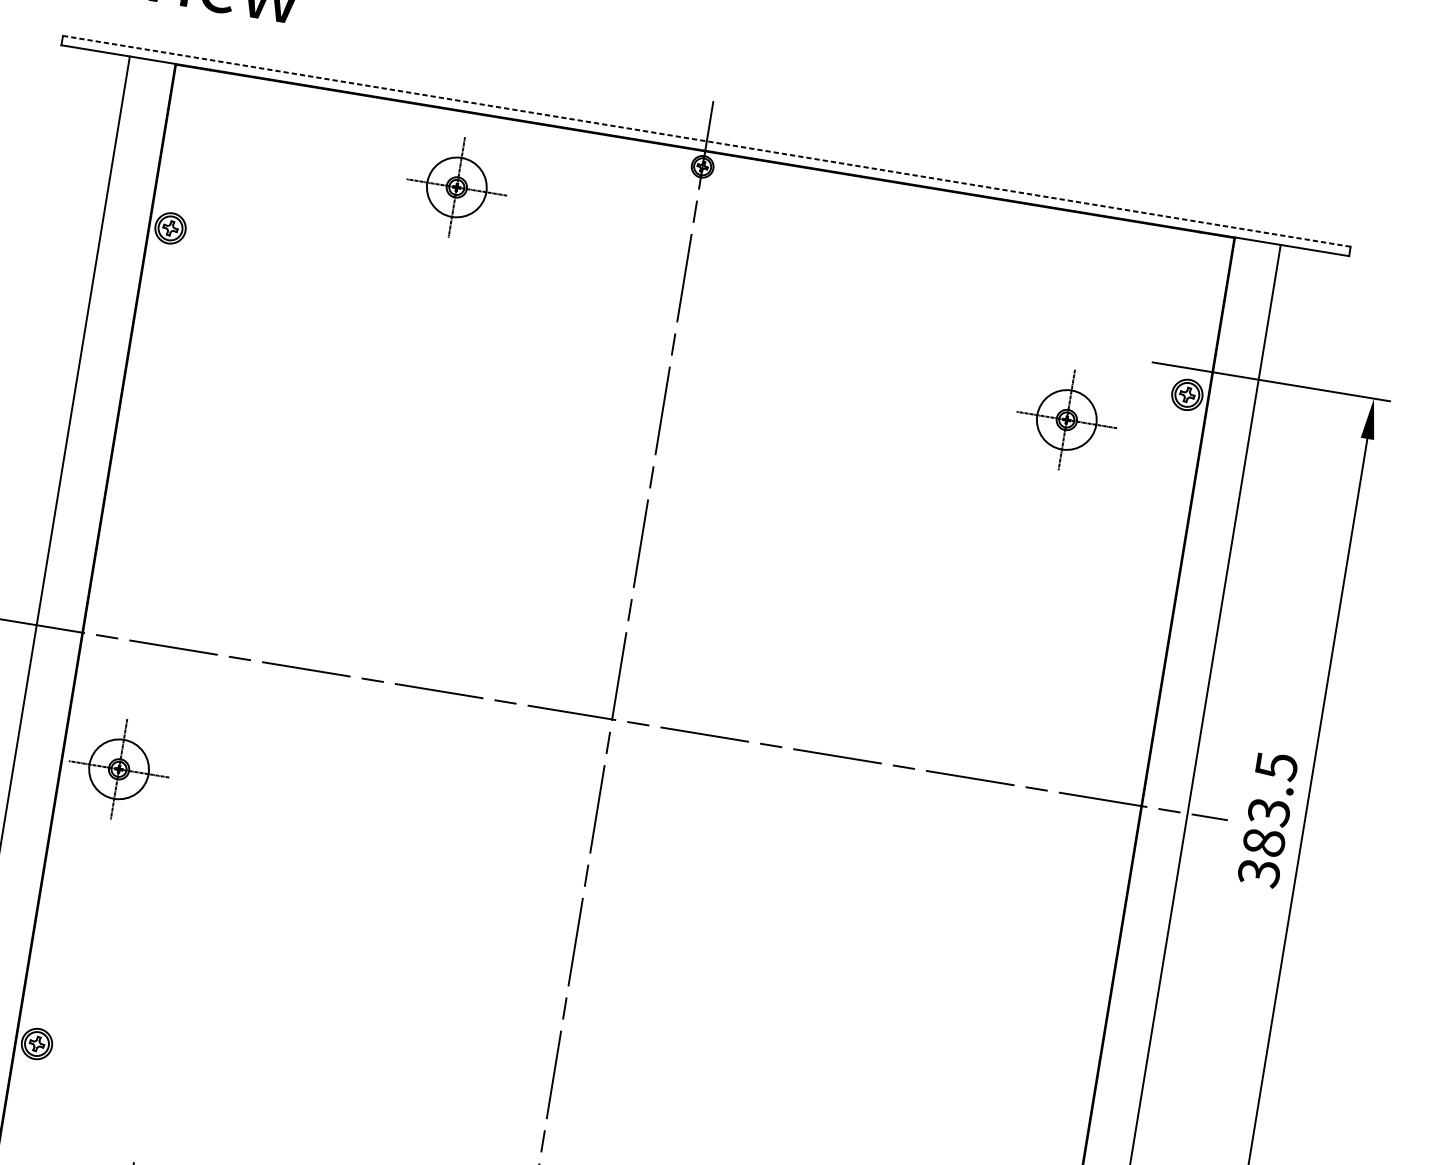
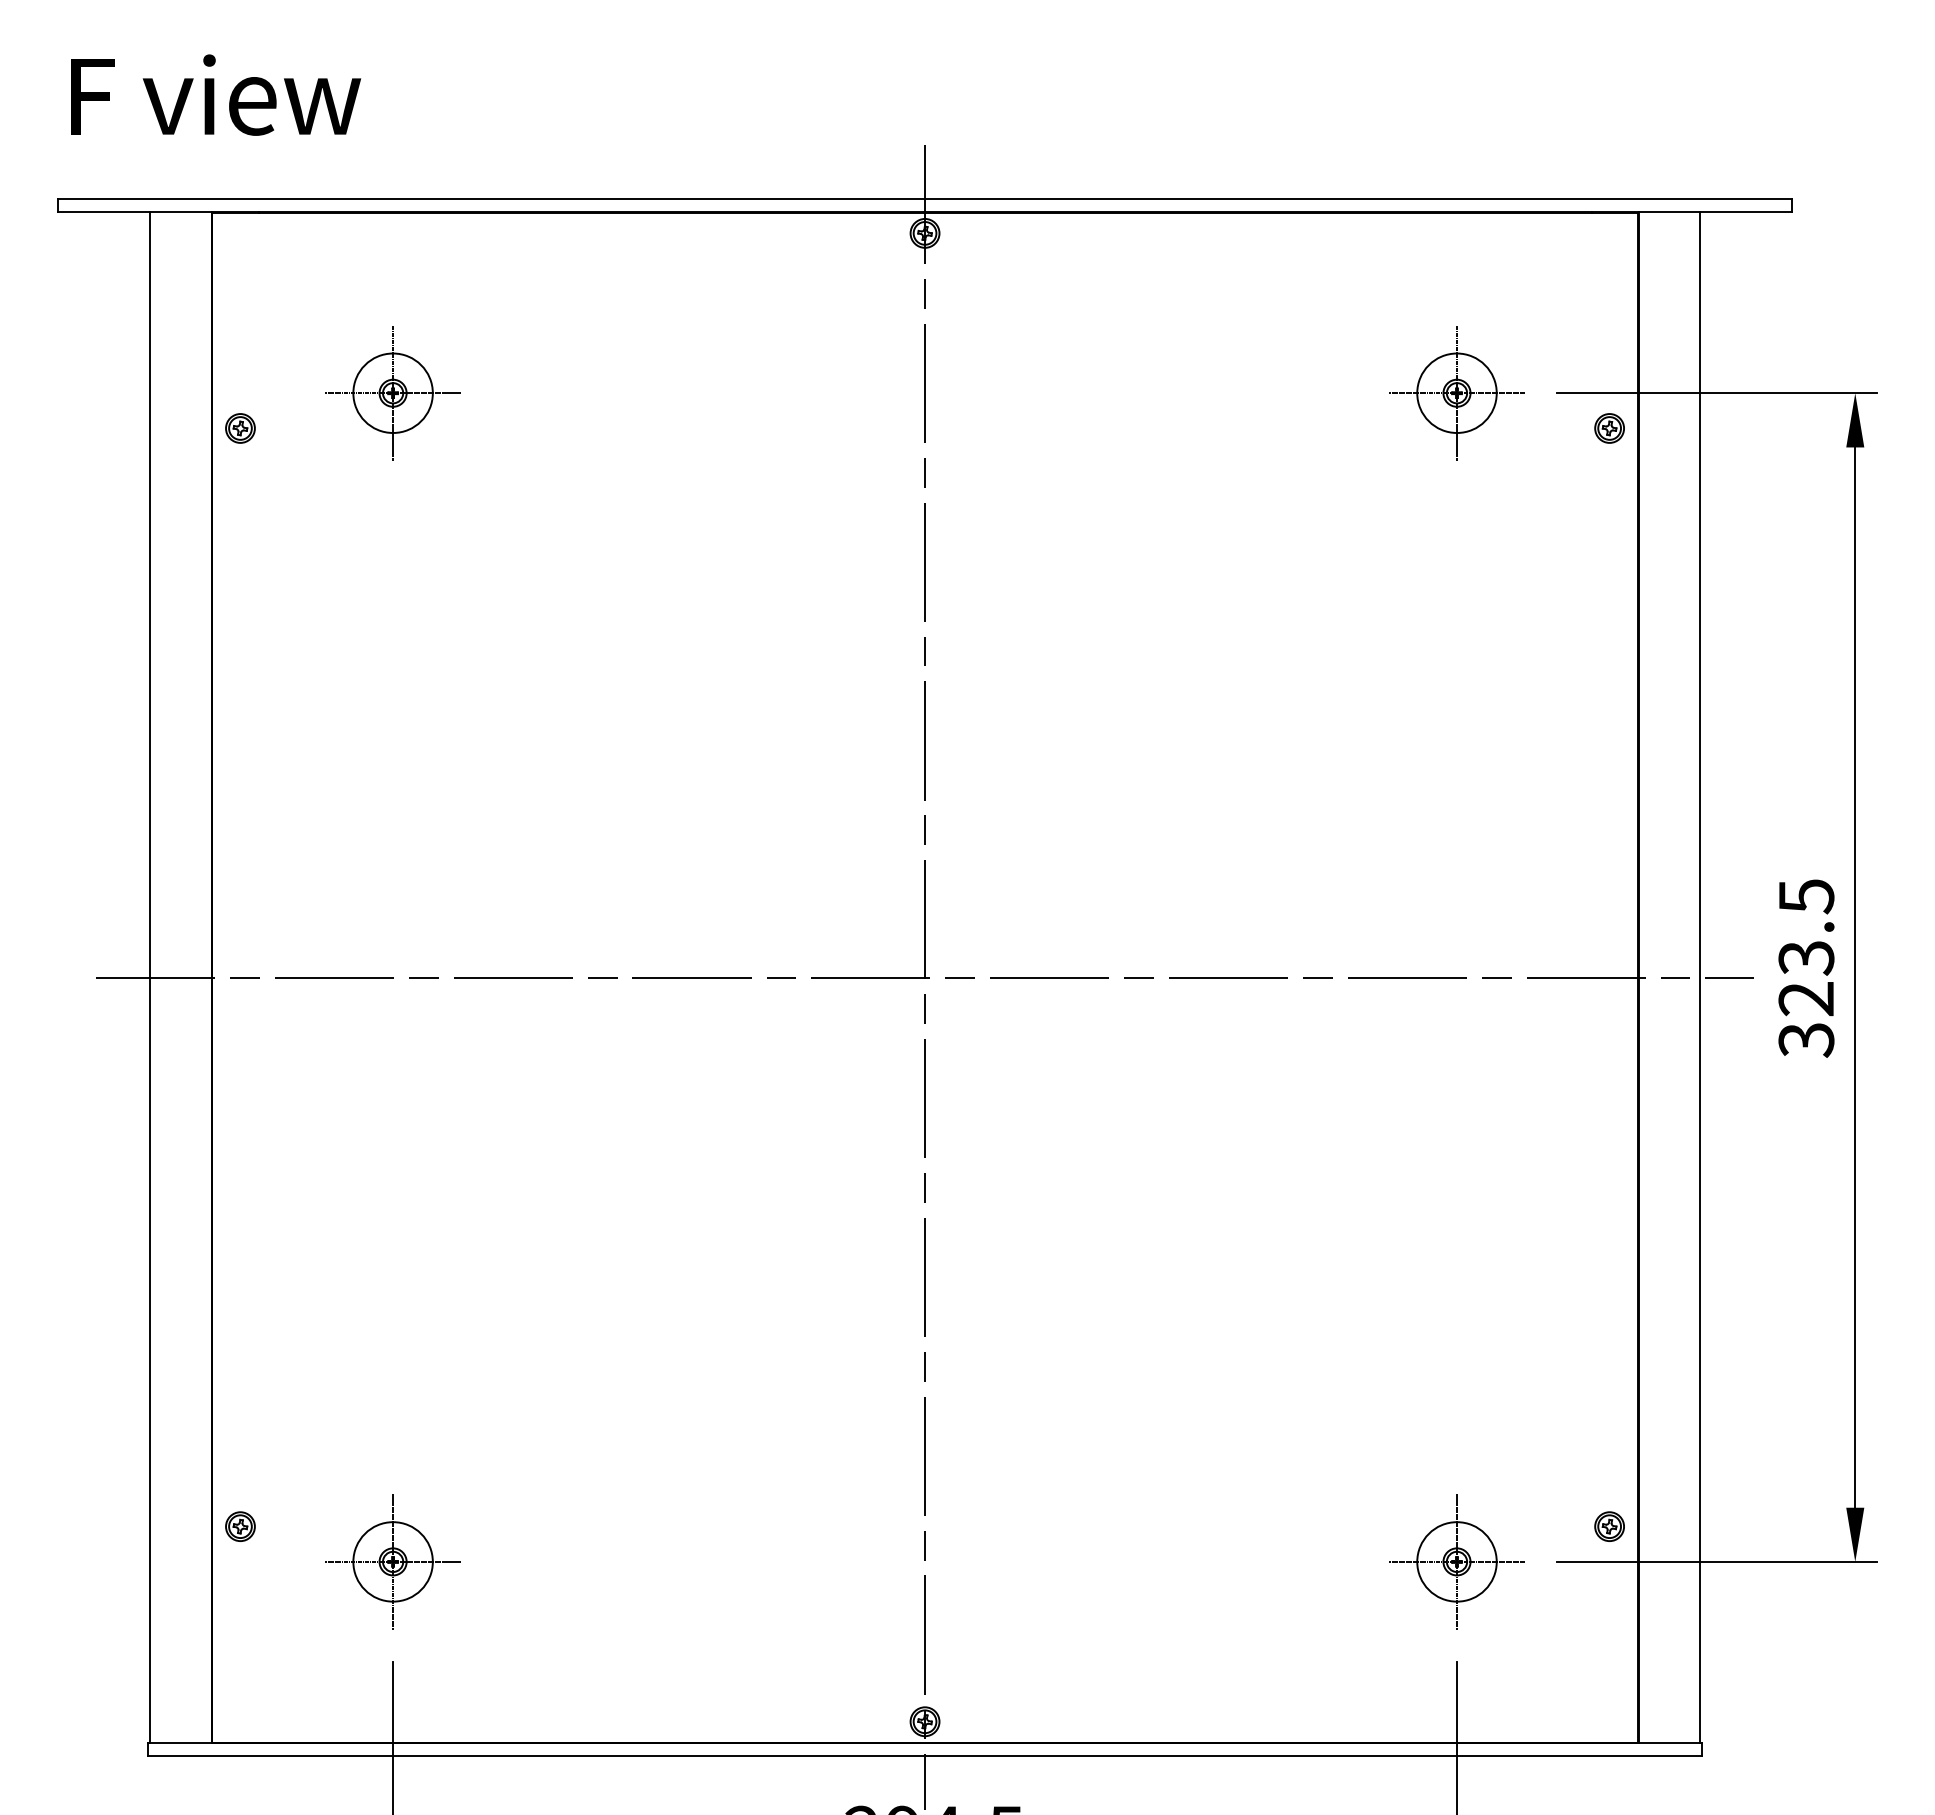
line: (707, 141) -> (925, 199), dashed -> solid
part: (456, 187) -> (392, 393), moved
part: (170, 228) -> (240, 428), size x0.71
part: (1187, 394) -> (1609, 428), size x0.71
part: (1066, 420) -> (1456, 393), moved
part: (118, 768) -> (392, 1561), moved
text: (1264, 842) -> (1806, 998), 383.5 -> 323.5
part: (37, 1043) -> (240, 1526), size x0.71

